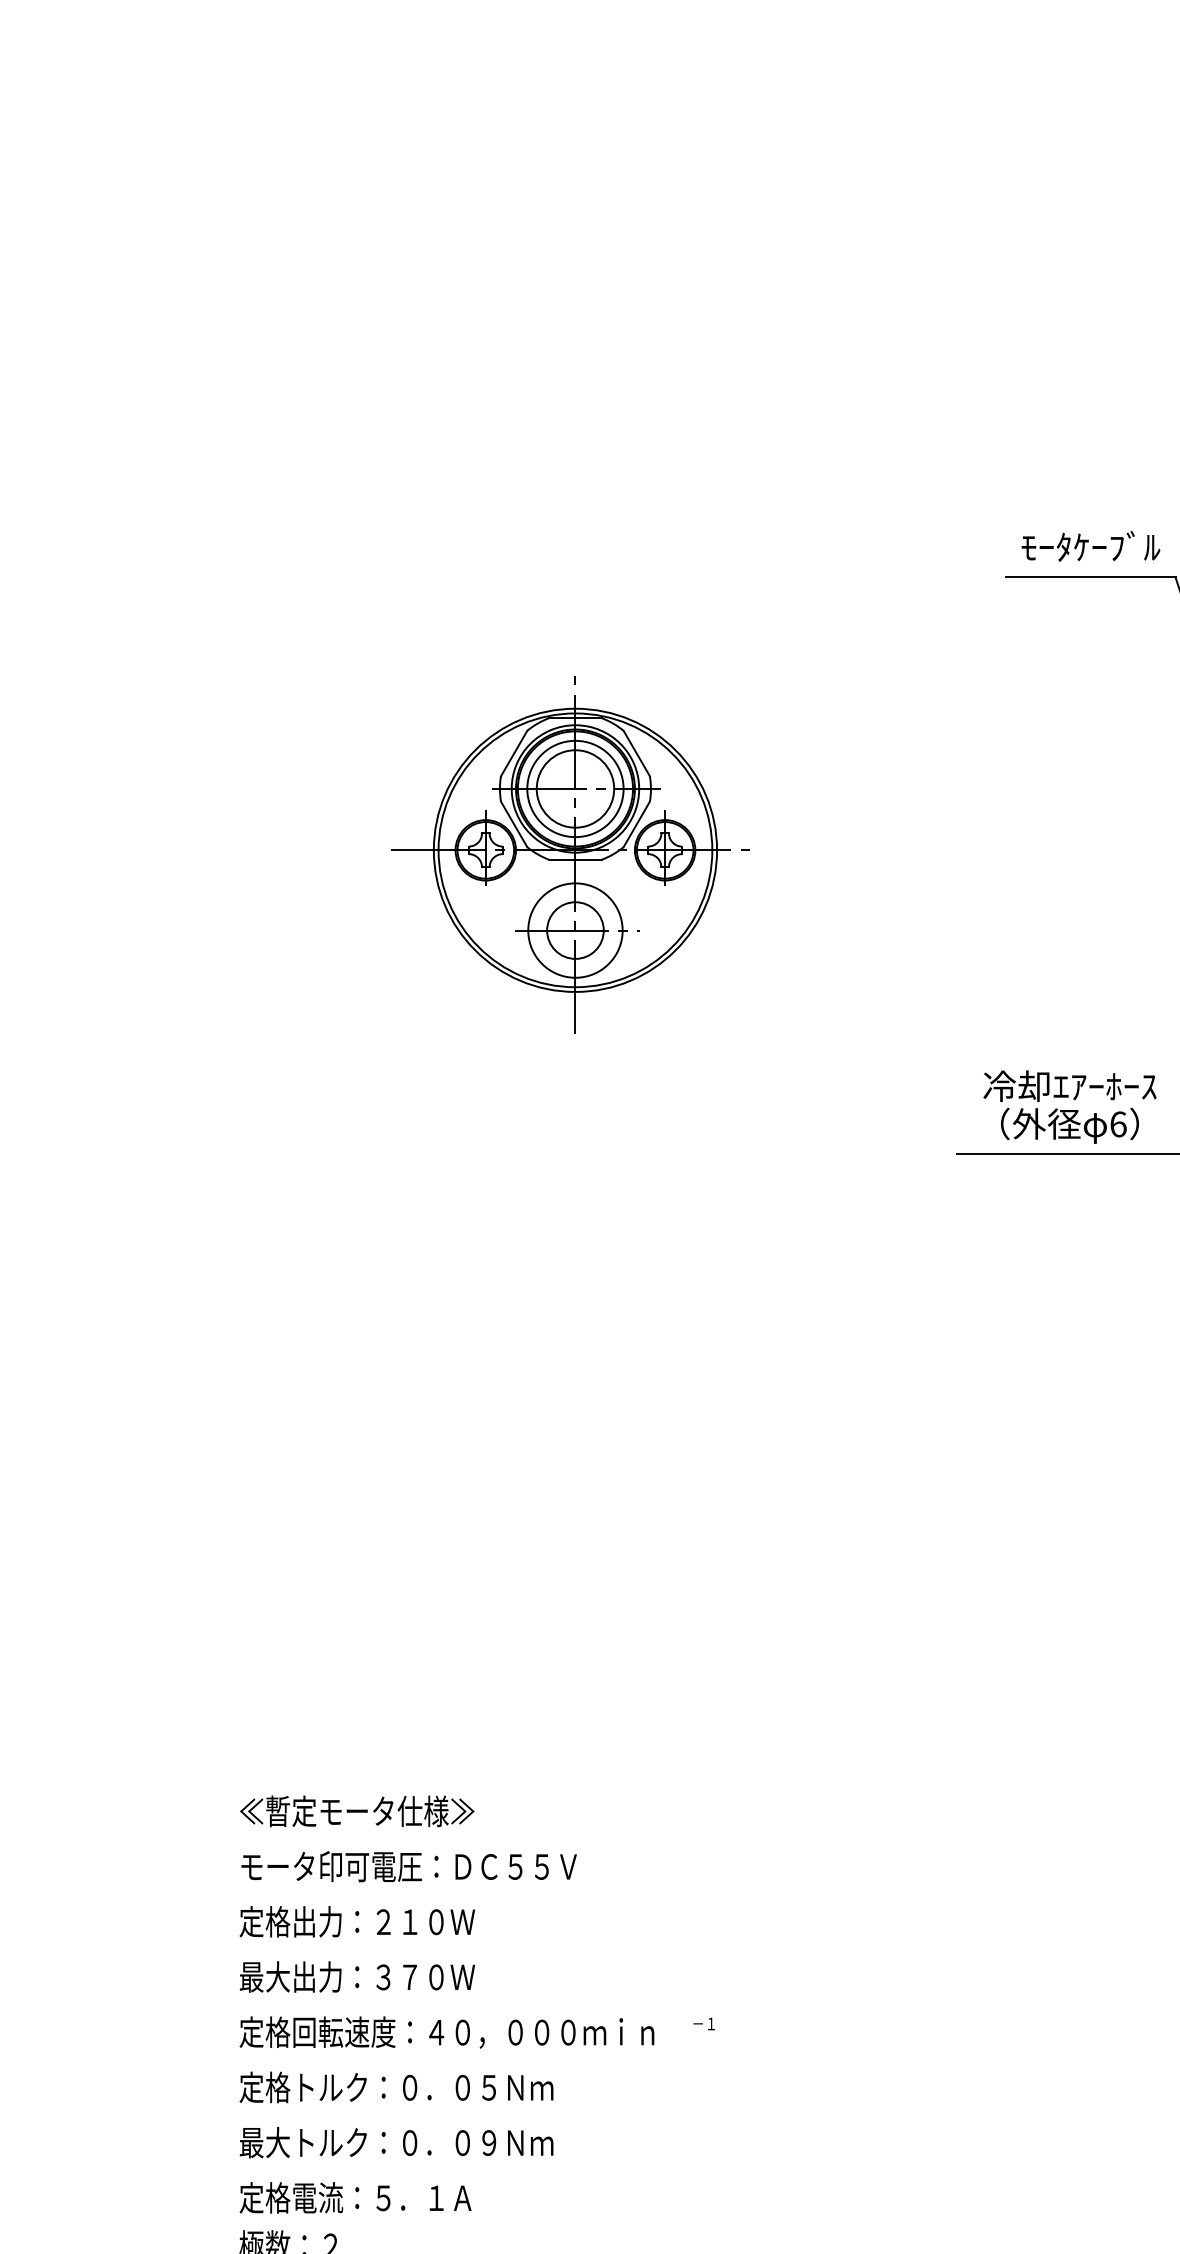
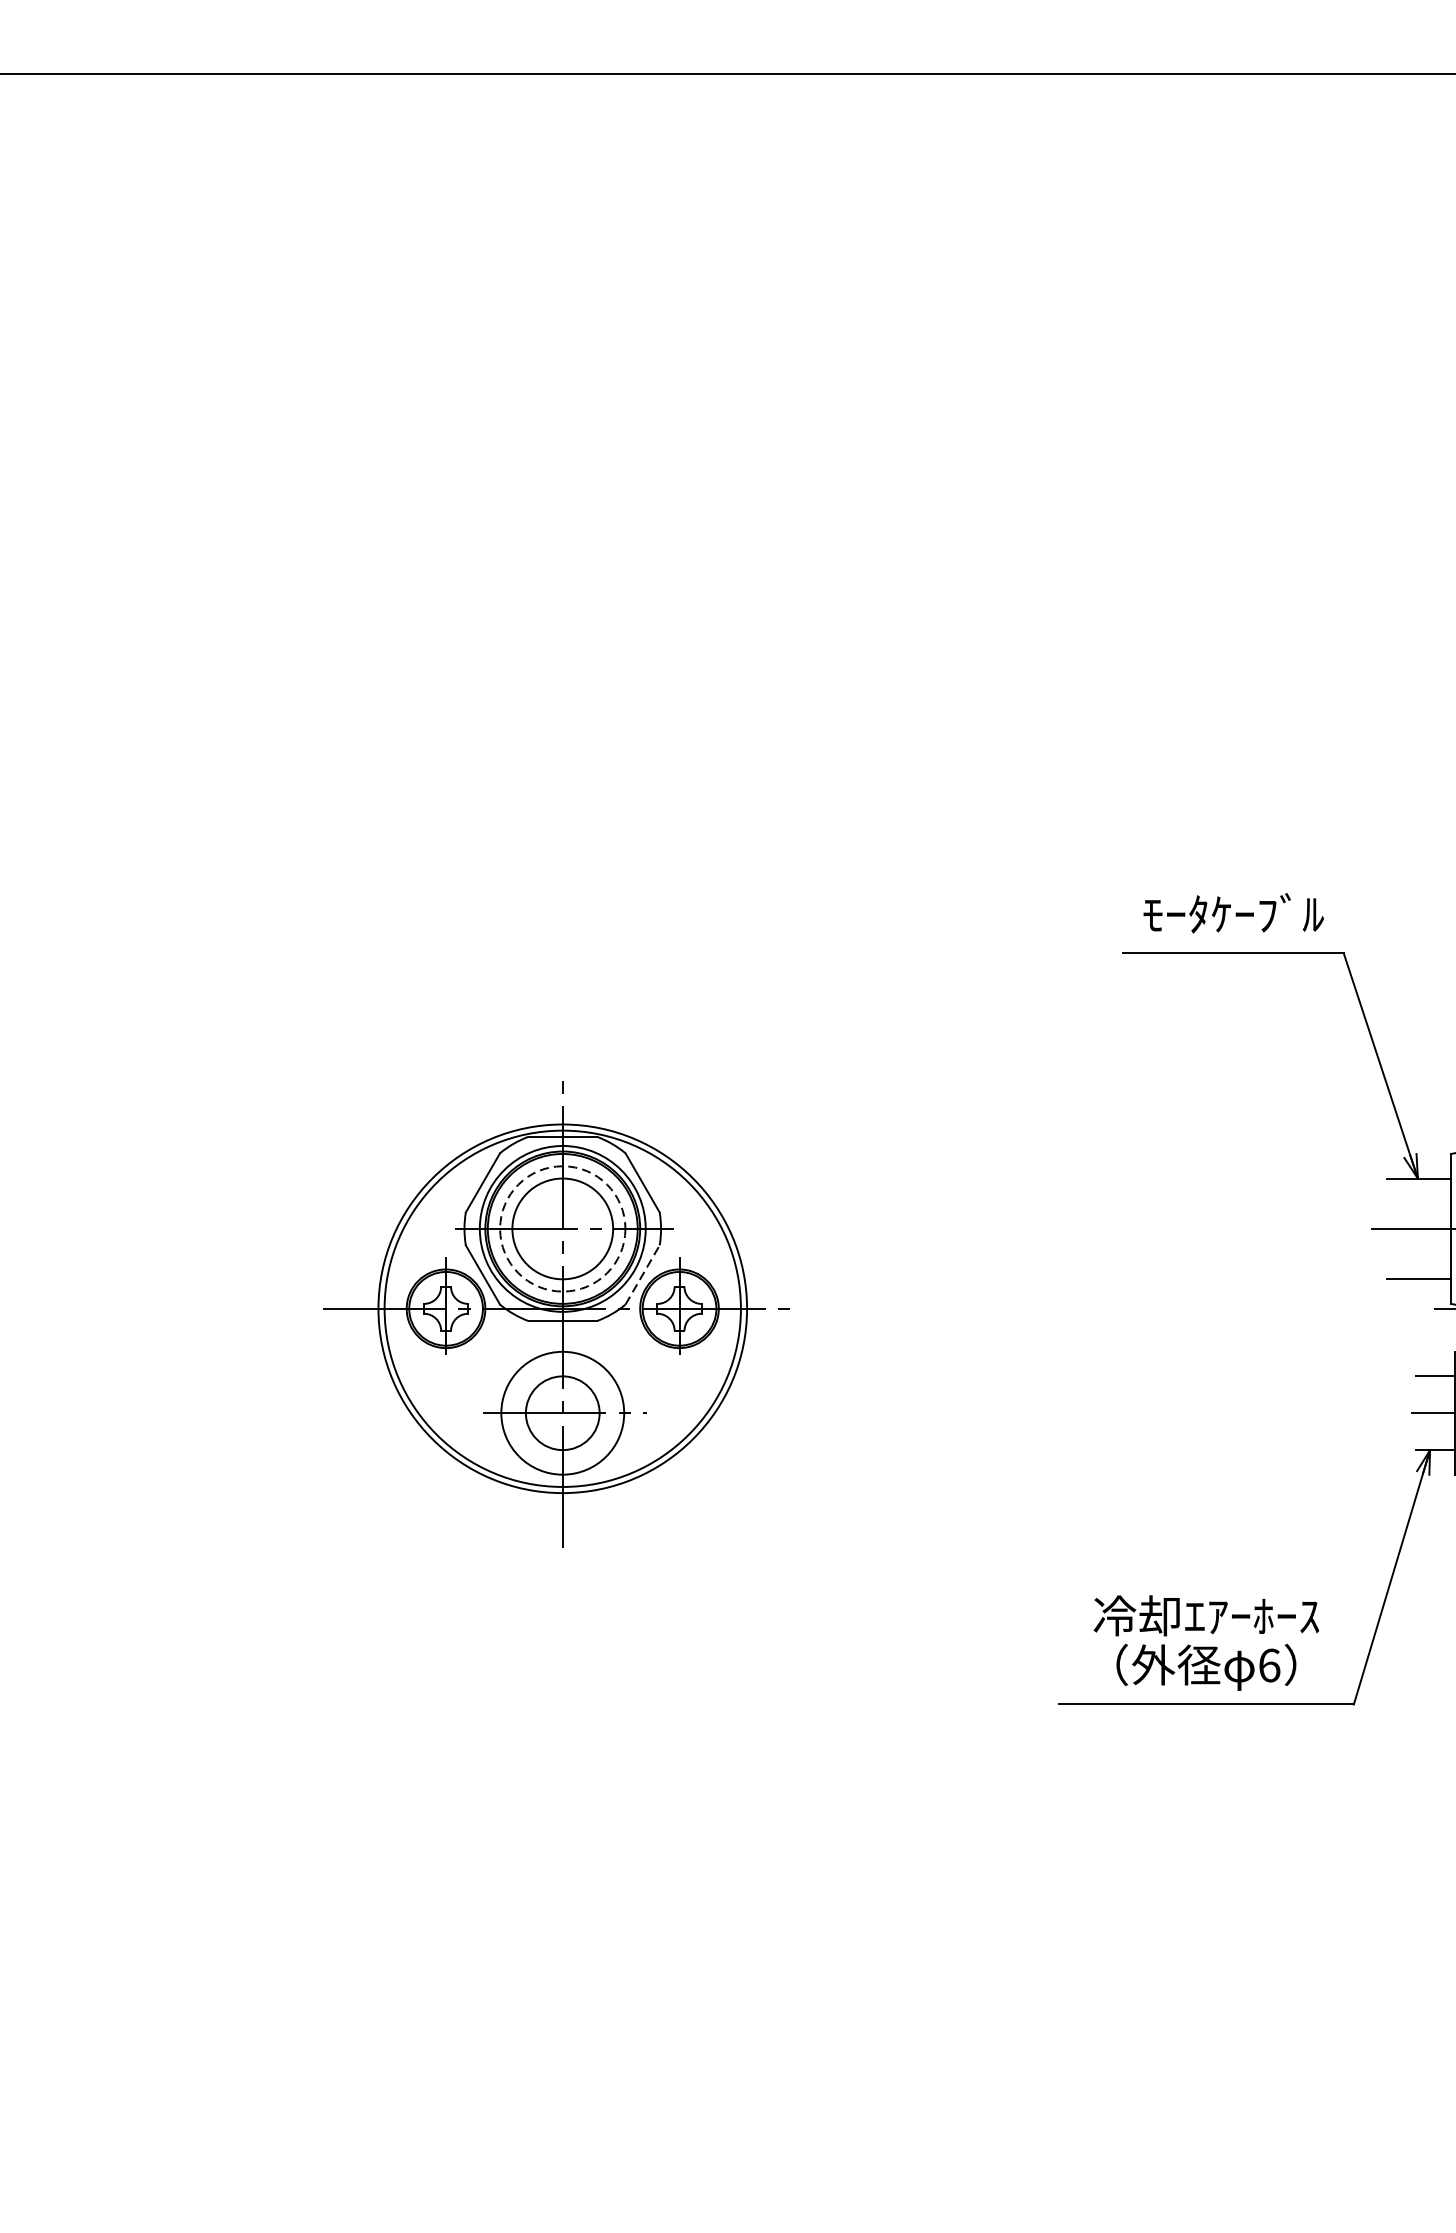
circle: (575, 788) -> (562, 1228), solid -> dashed
line: (637, 823) -> (643, 1273), solid -> dashed

